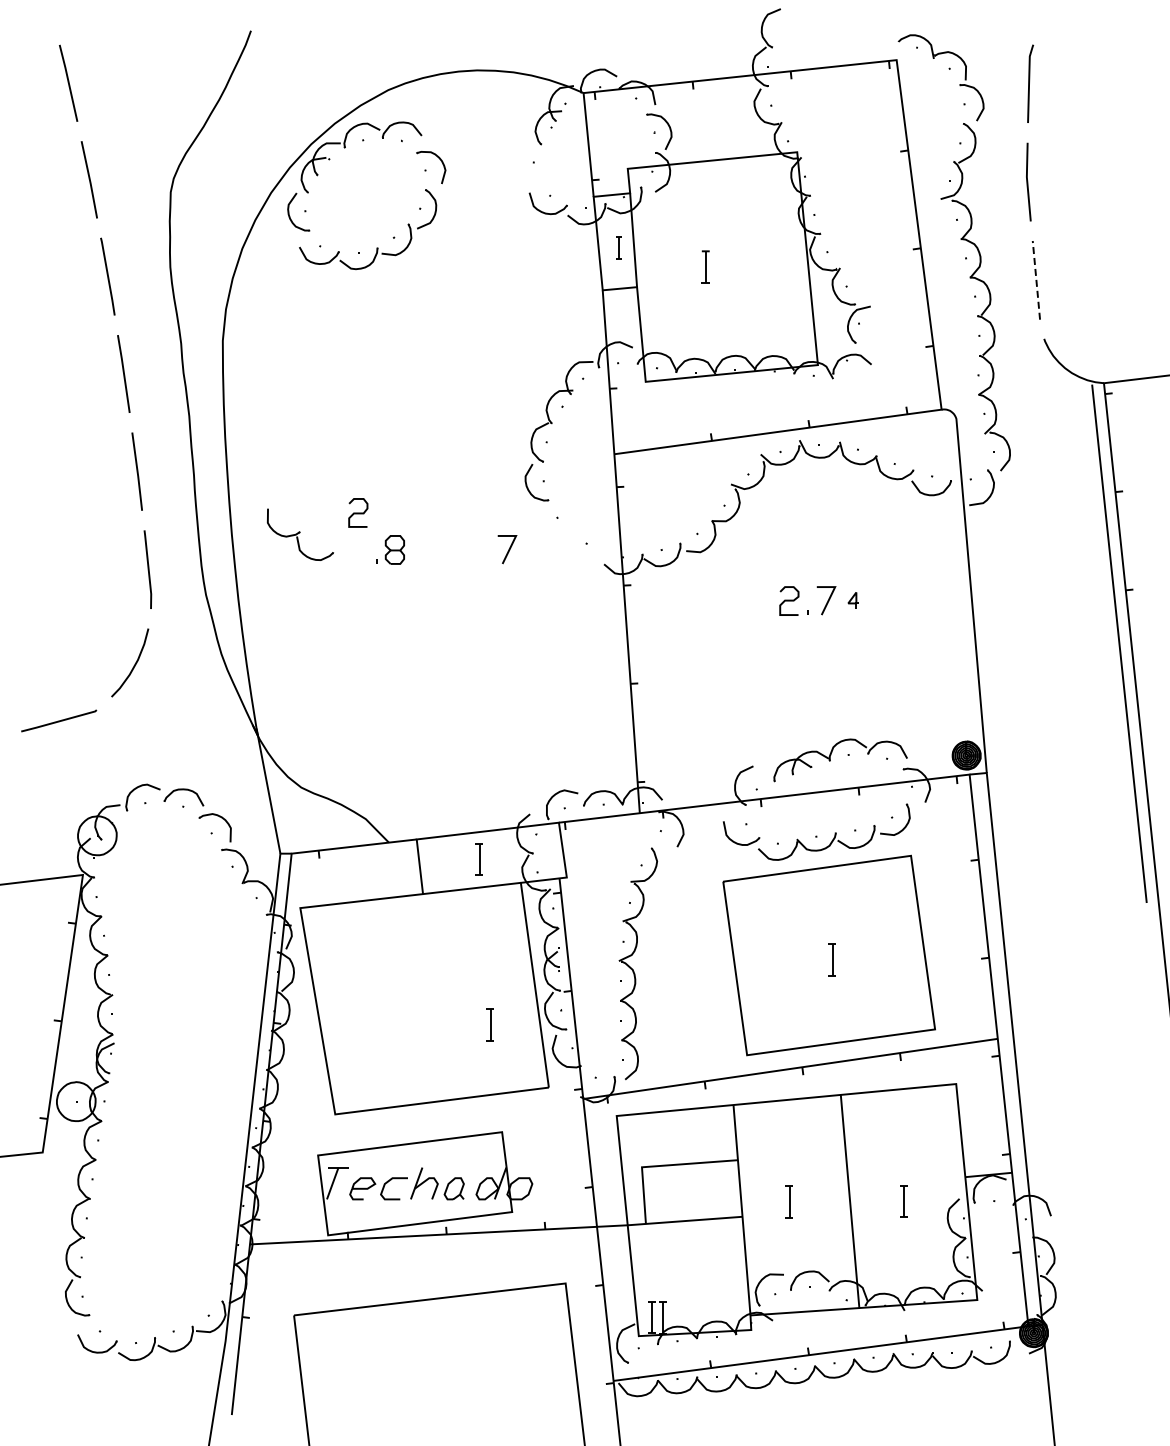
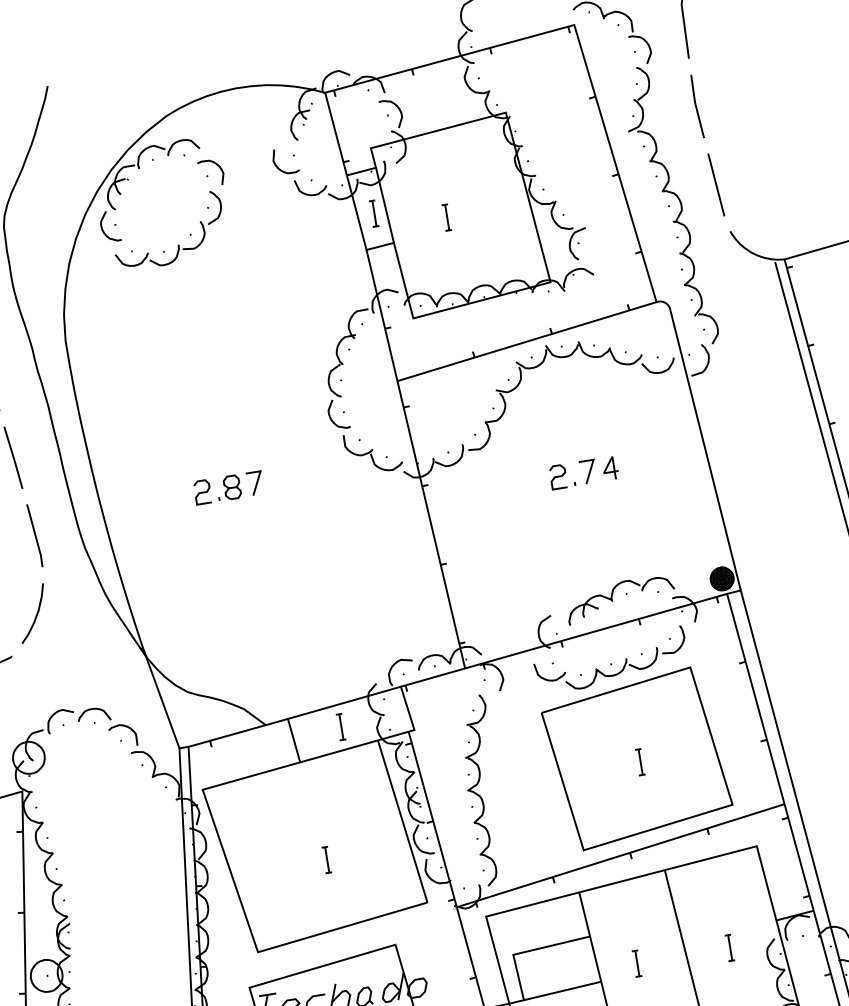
part: (514, 175) -> (280, 168), added
part: (618, 247) -> (373, 213), size x1.43
line: (1036, 280) -> (716, 185), dashed -> solid
curve: (358, 512) -> (202, 491), moved
part: (300, 534) -> (373, 451), moved
line: (508, 549) -> (256, 483), moved
part: (853, 600) -> (610, 468), size x1.67
part: (489, 1024) -> (326, 859), moved

